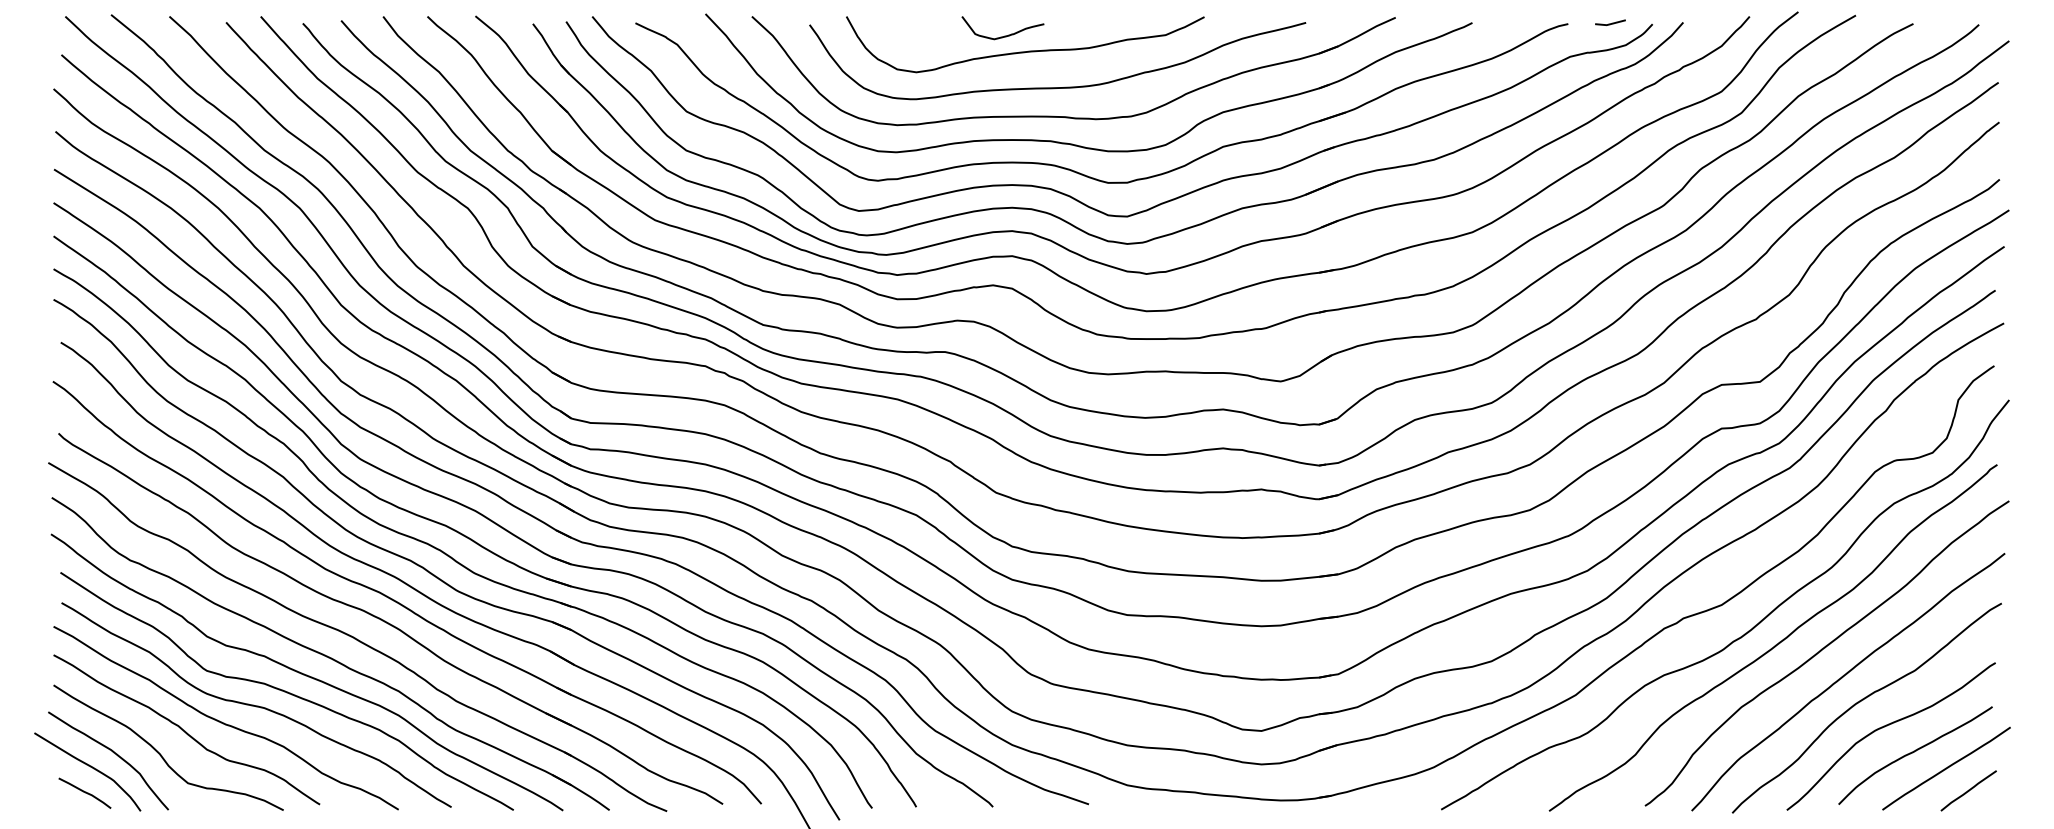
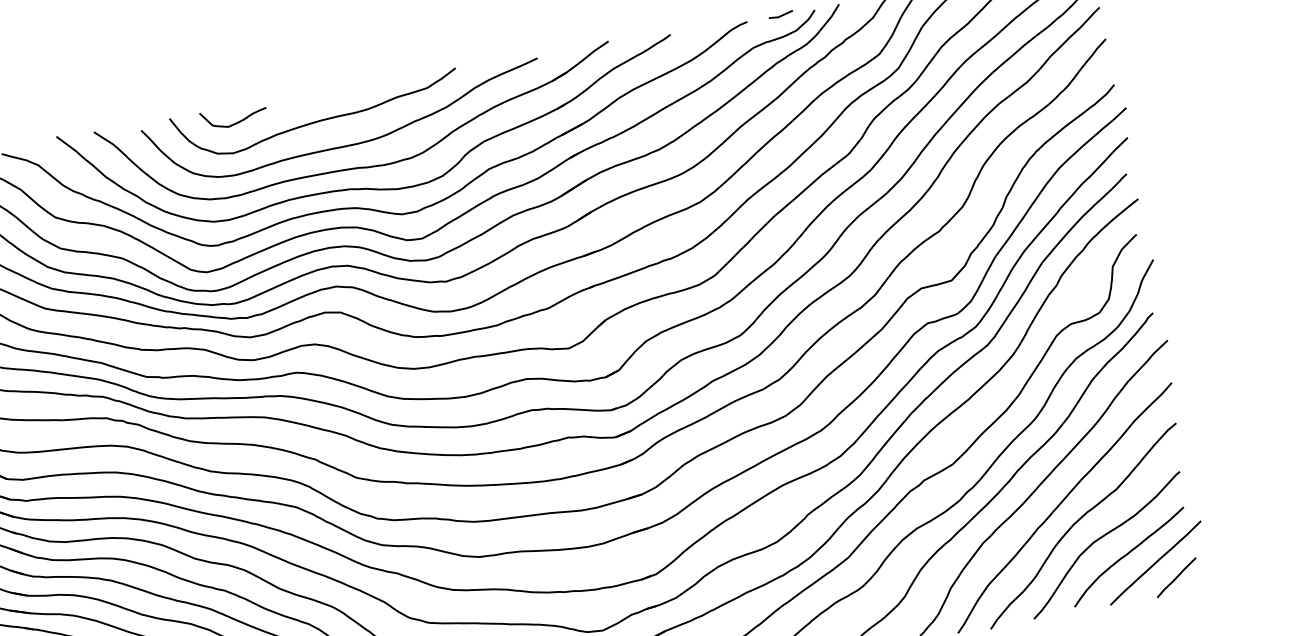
curve: (1004, 35) -> (236, 122), moved

